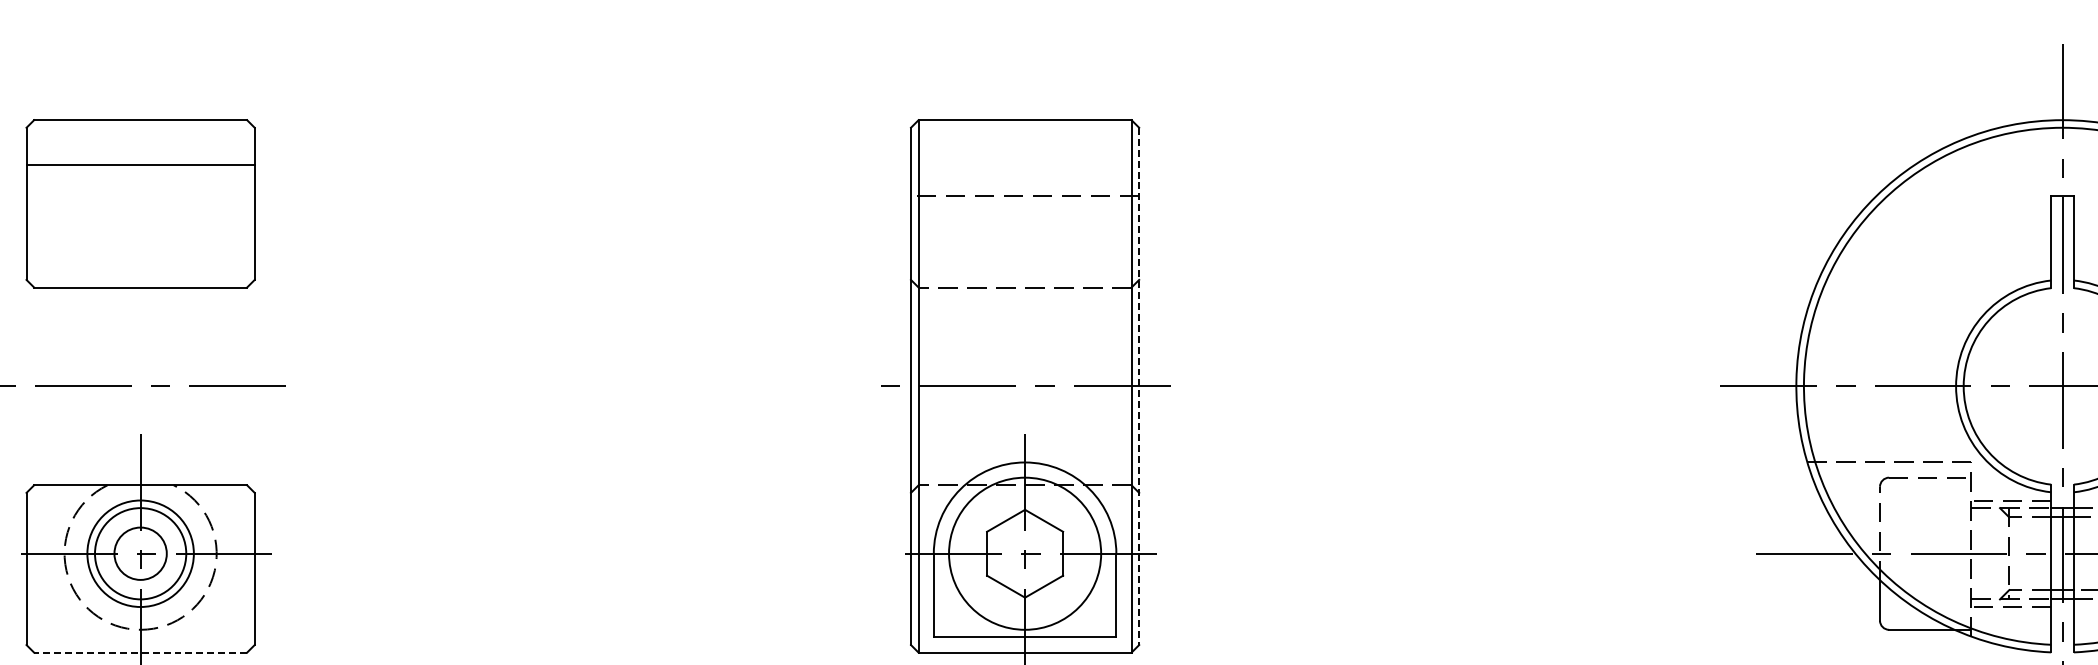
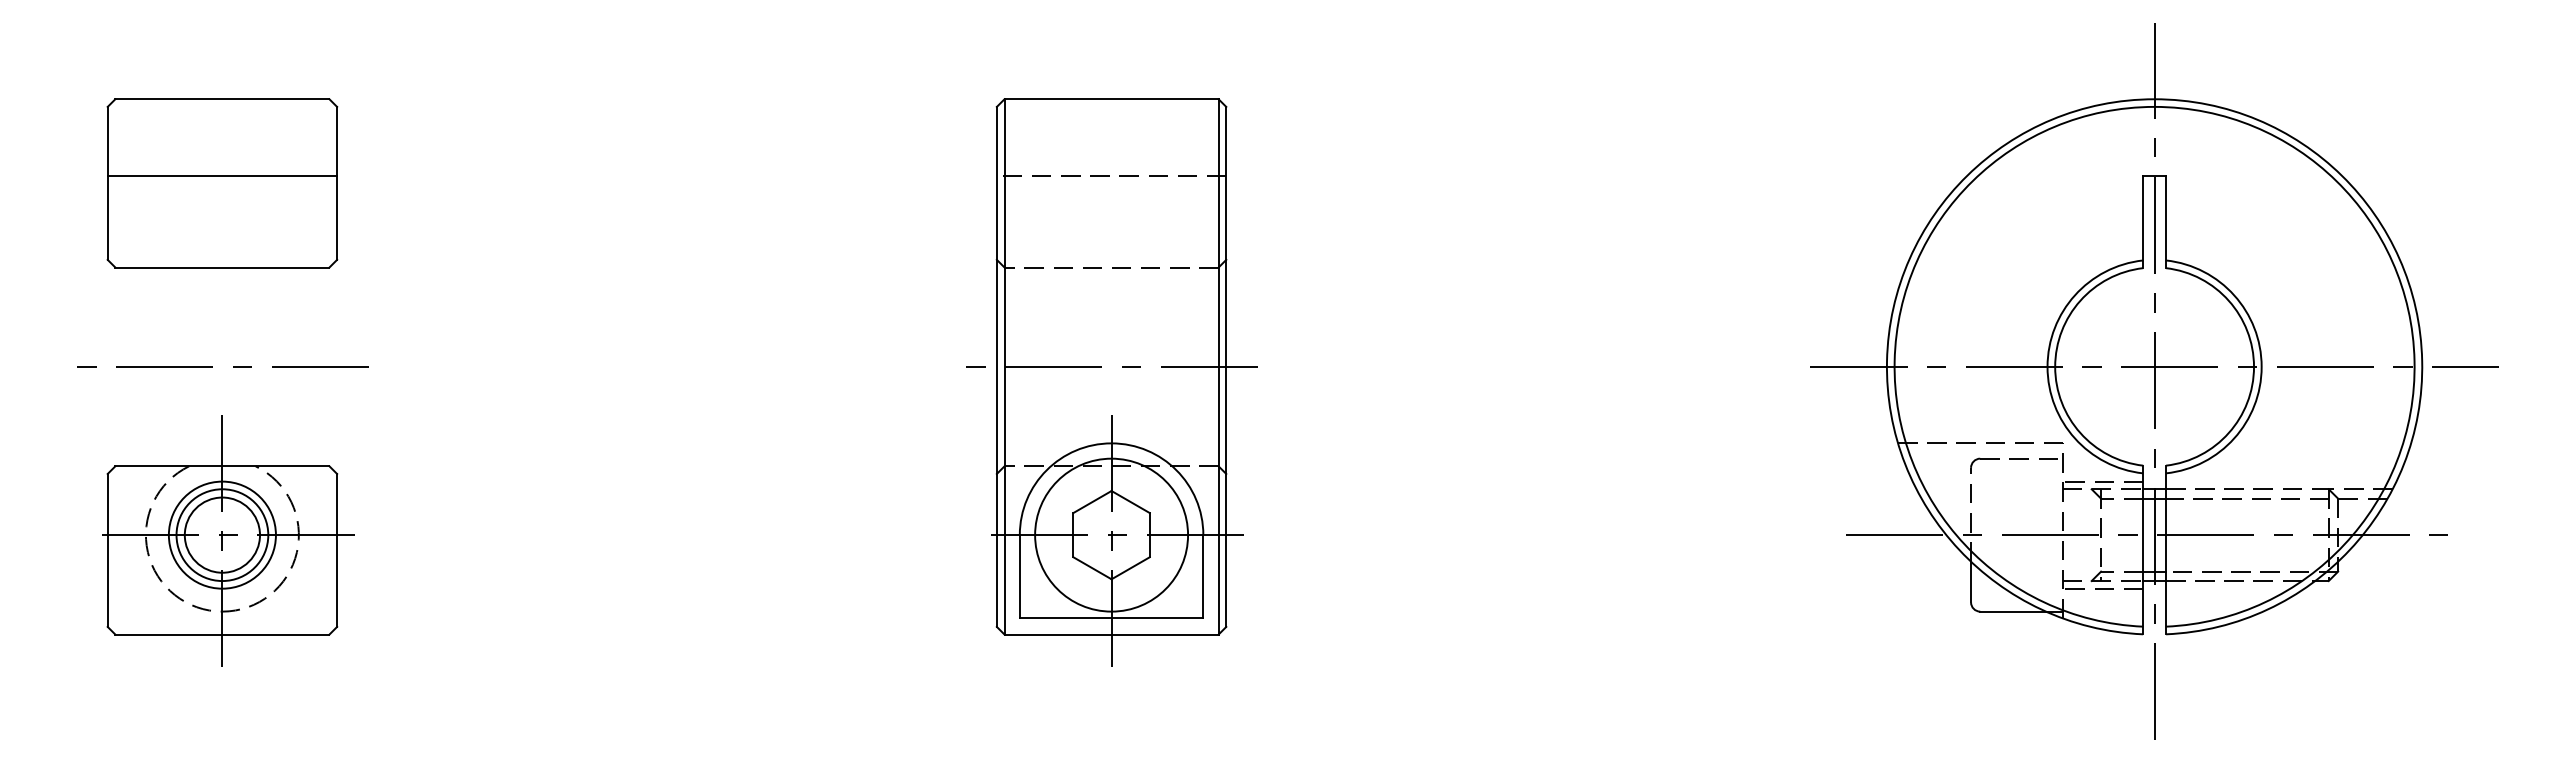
line: (140, 165) -> (222, 175), moved
line: (1139, 386) -> (1226, 367), dashed -> solid
circle: (140, 553) -> (222, 534), size x1.43
line: (139, 652) -> (221, 634), dashed -> solid

